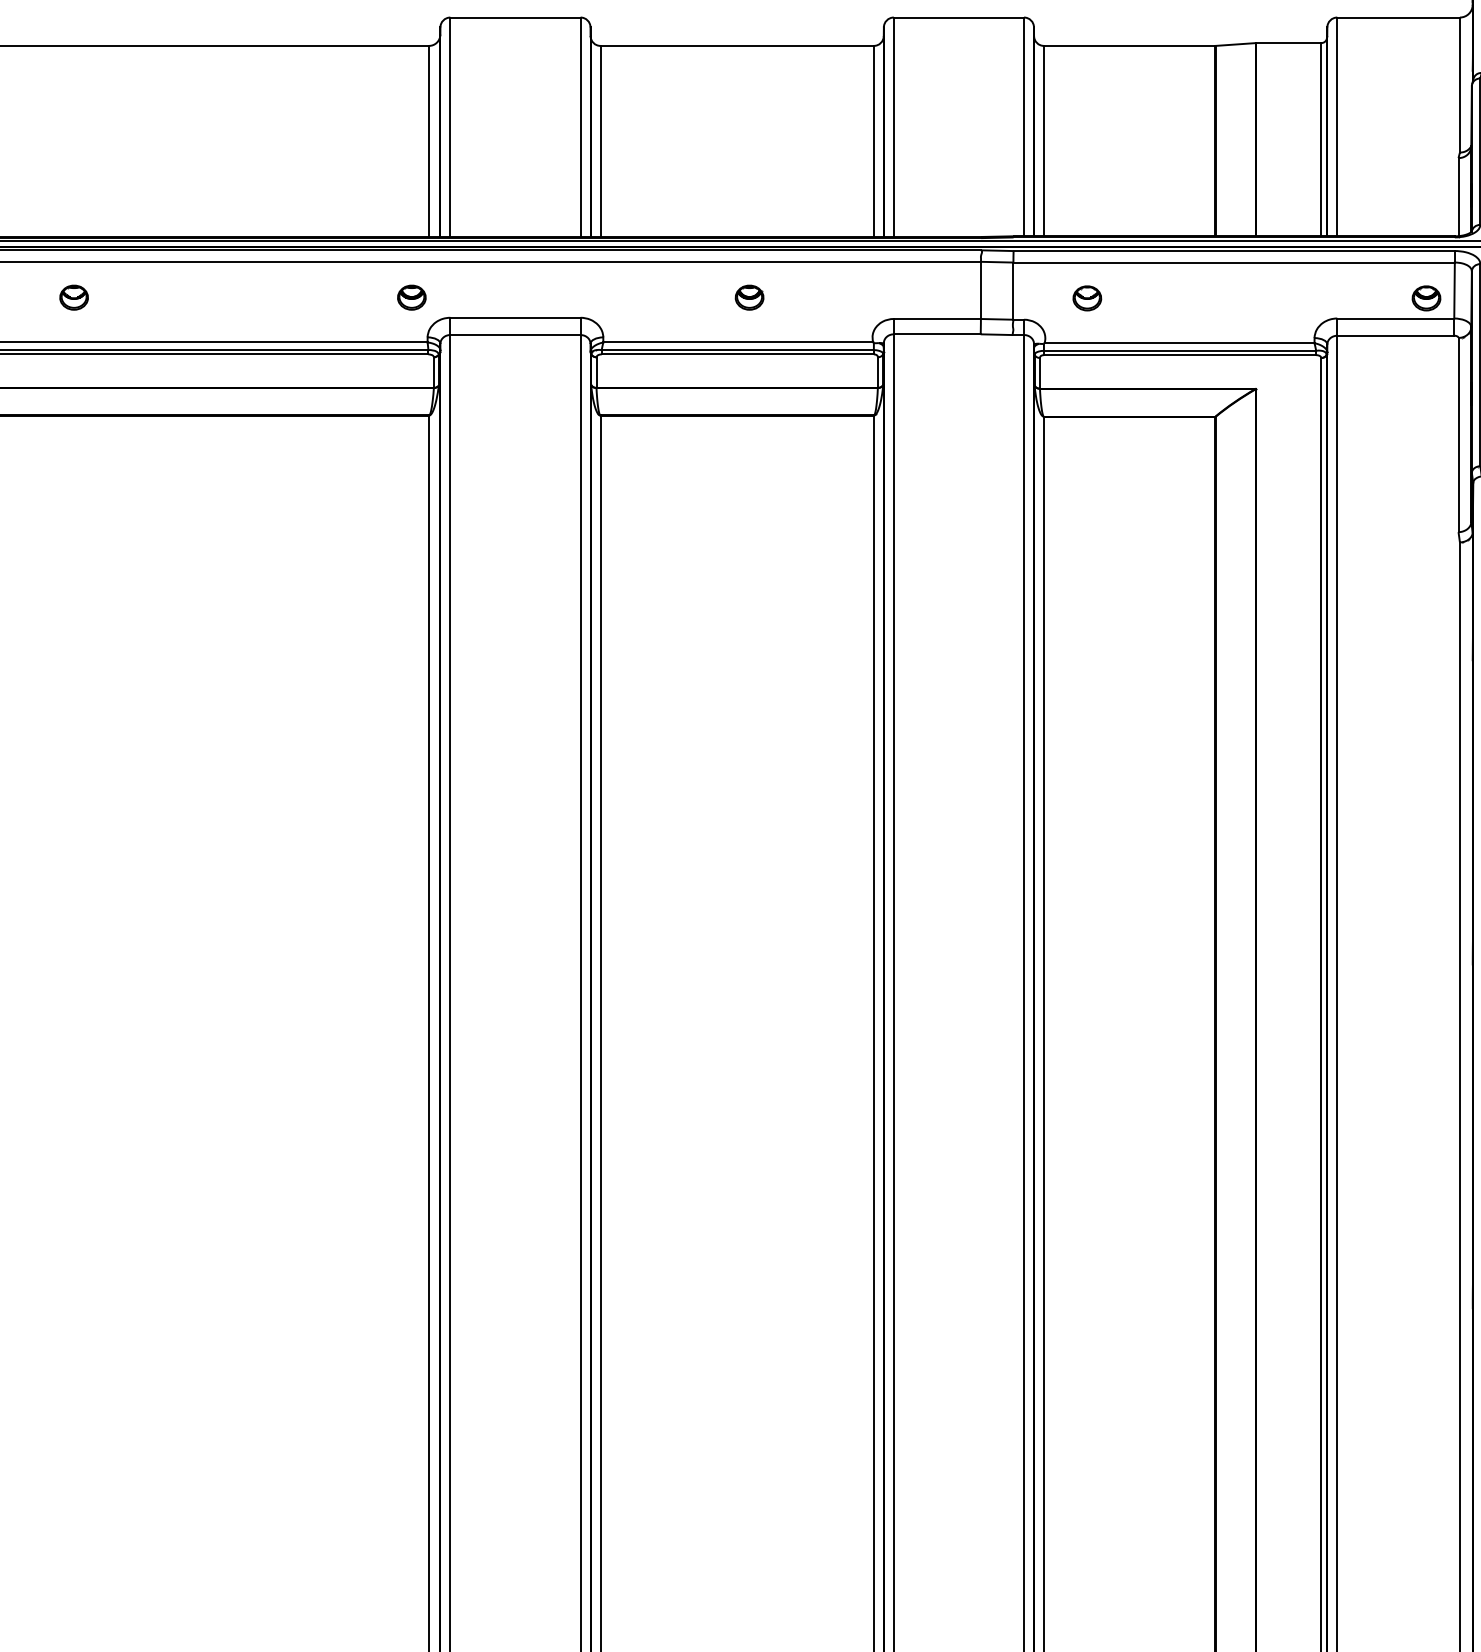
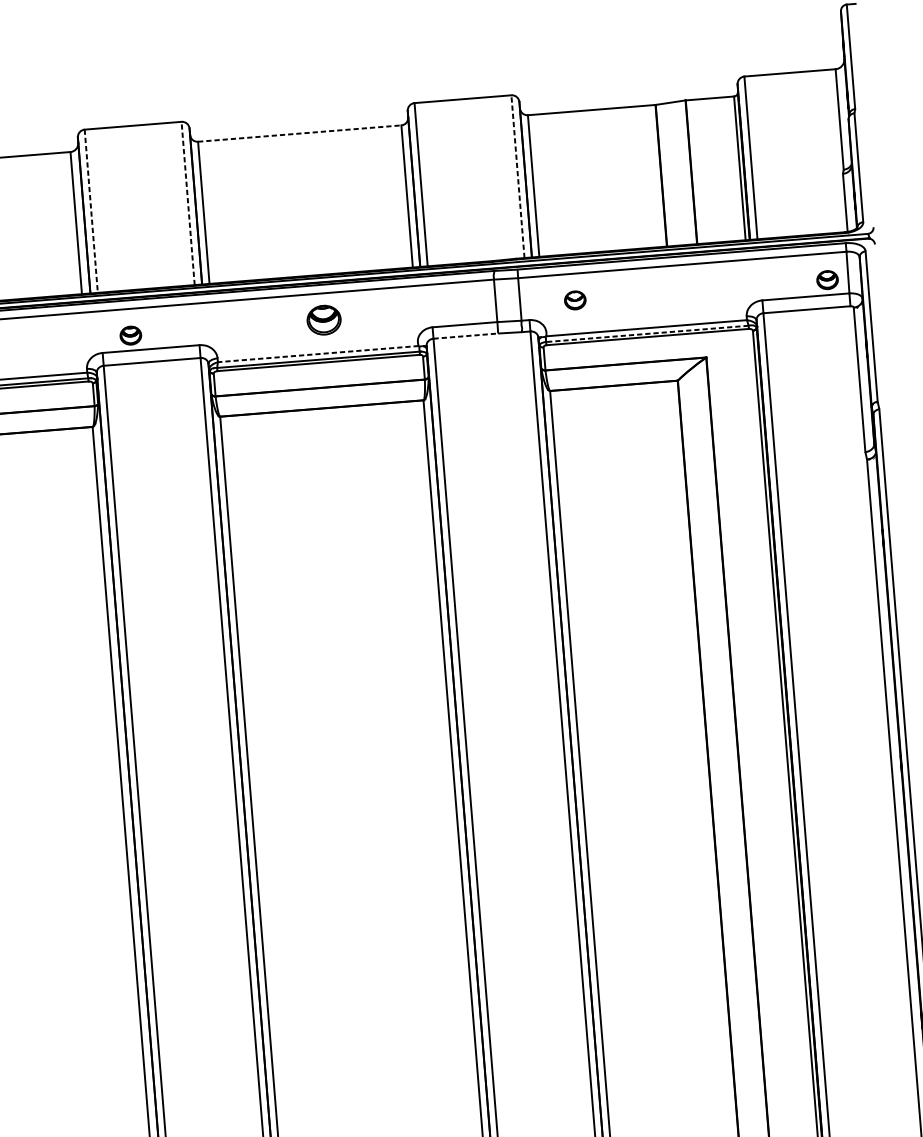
line: (737, 45) -> (299, 133), solid -> dashed
line: (1024, 126) -> (518, 176), solid -> dashed
line: (450, 127) -> (91, 211), solid -> dashed
line: (580, 127) -> (188, 203), solid -> dashed
part: (411, 297) -> (130, 335), moved
part: (749, 297) -> (323, 319), size x1.6
line: (937, 334) -> (466, 336), solid -> dashed
line: (738, 342) -> (318, 354), solid -> dashed
line: (1179, 350) -> (646, 333), solid -> dashed

